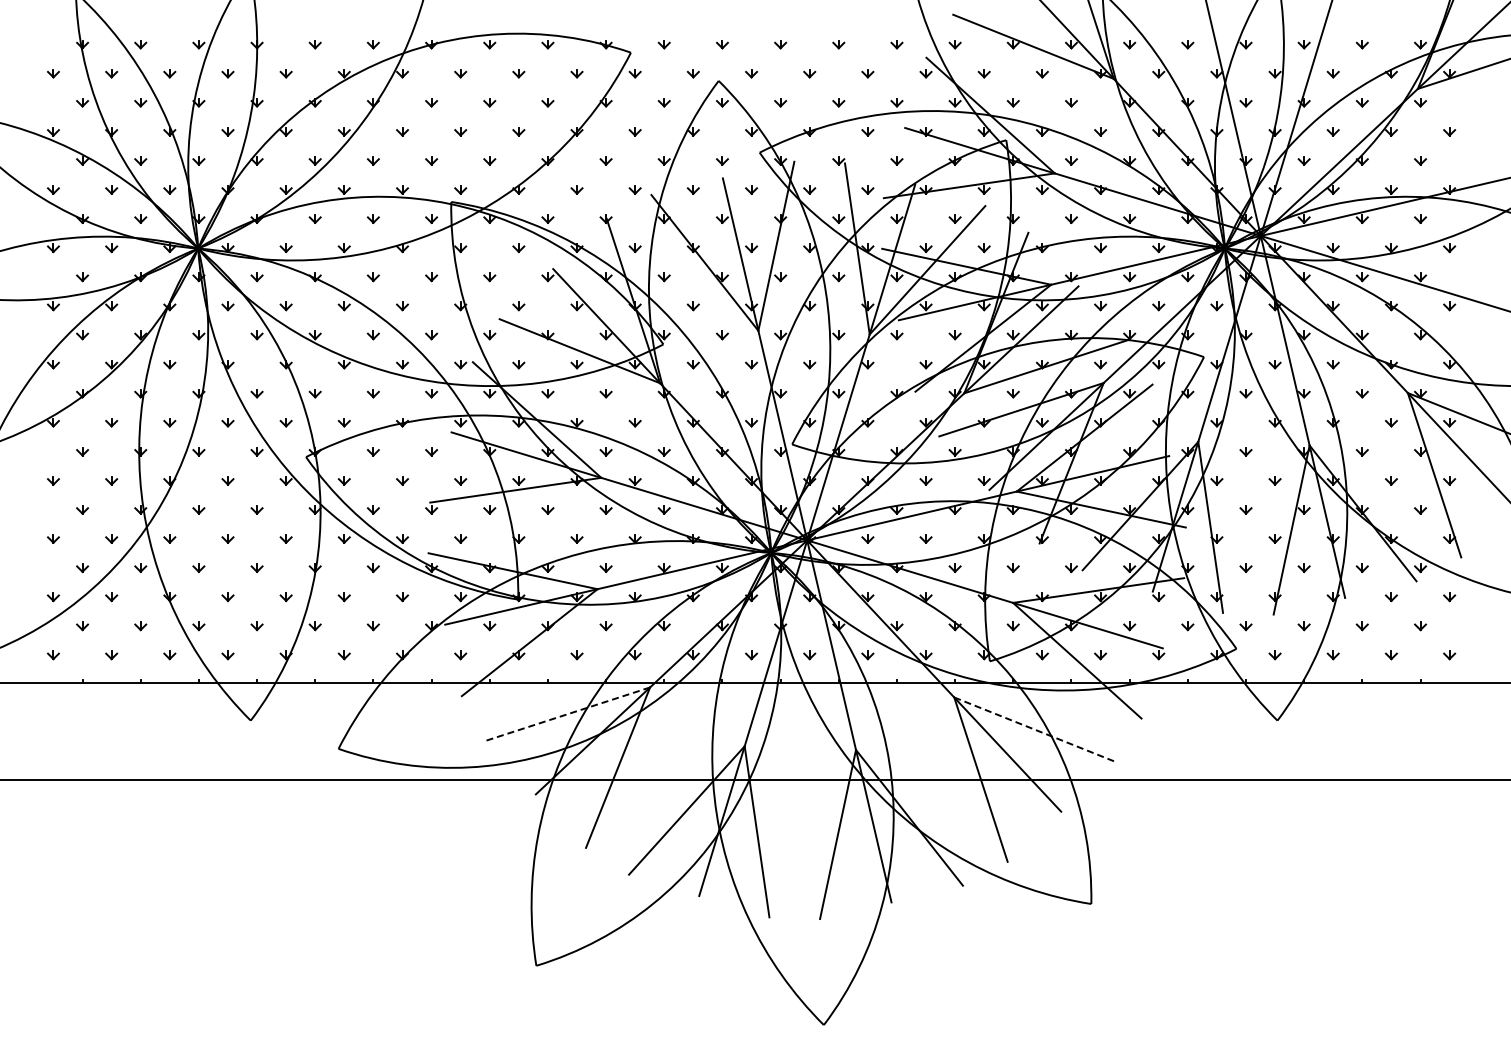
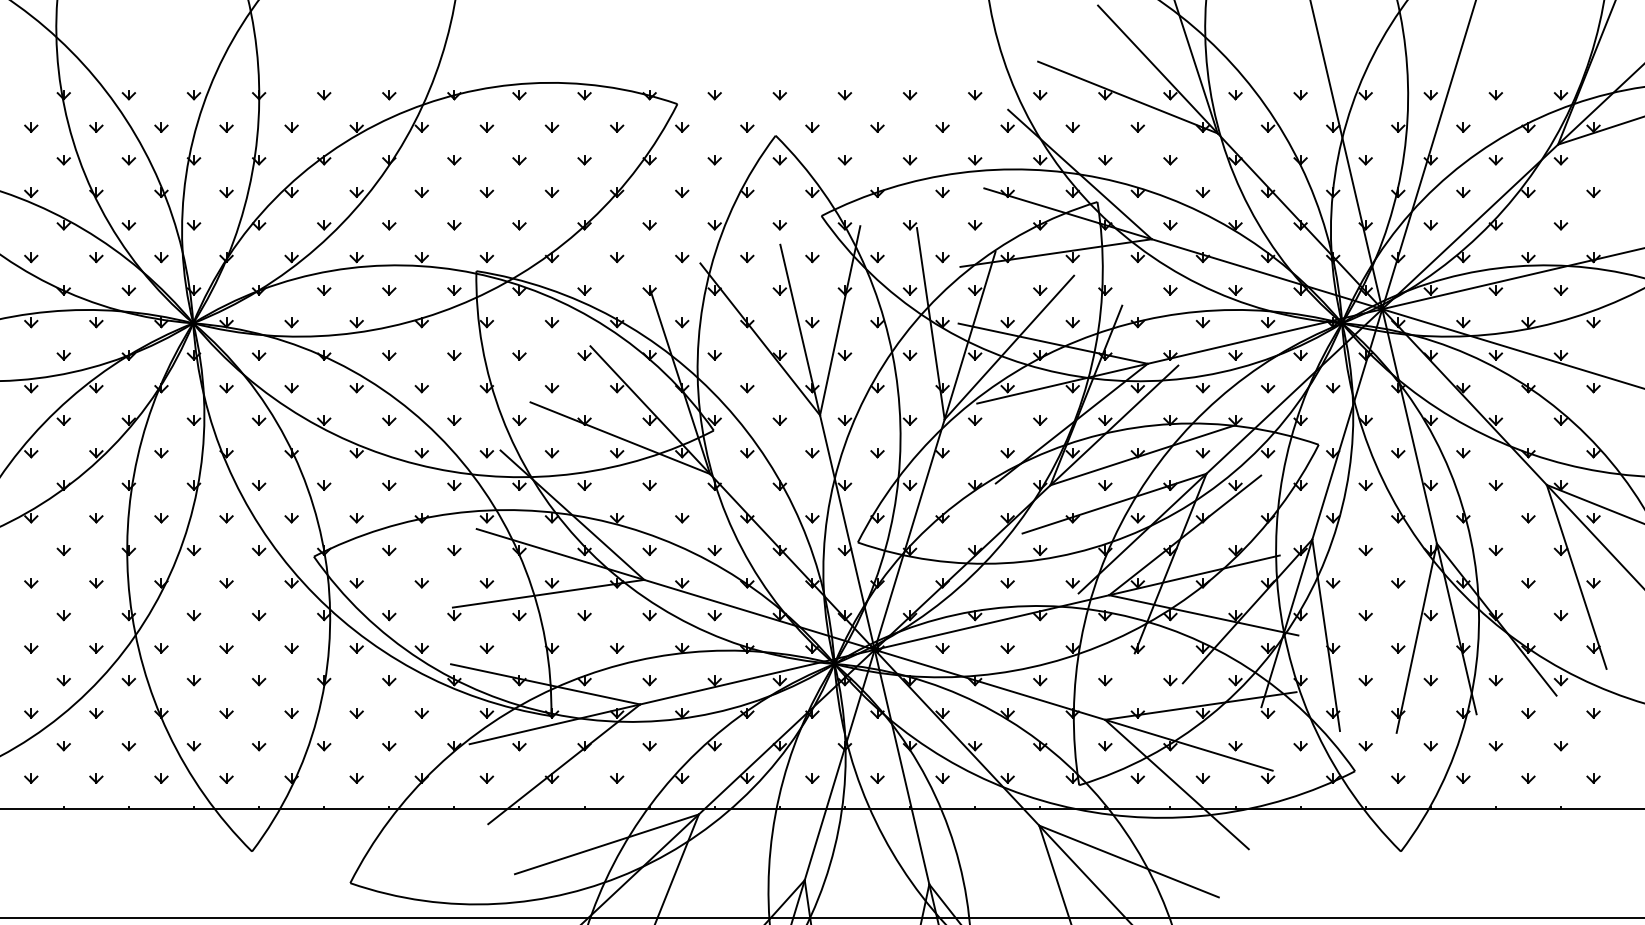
line: (567, 714) -> (606, 844), dashed -> solid
line: (1034, 729) -> (1129, 861), dashed -> solid

